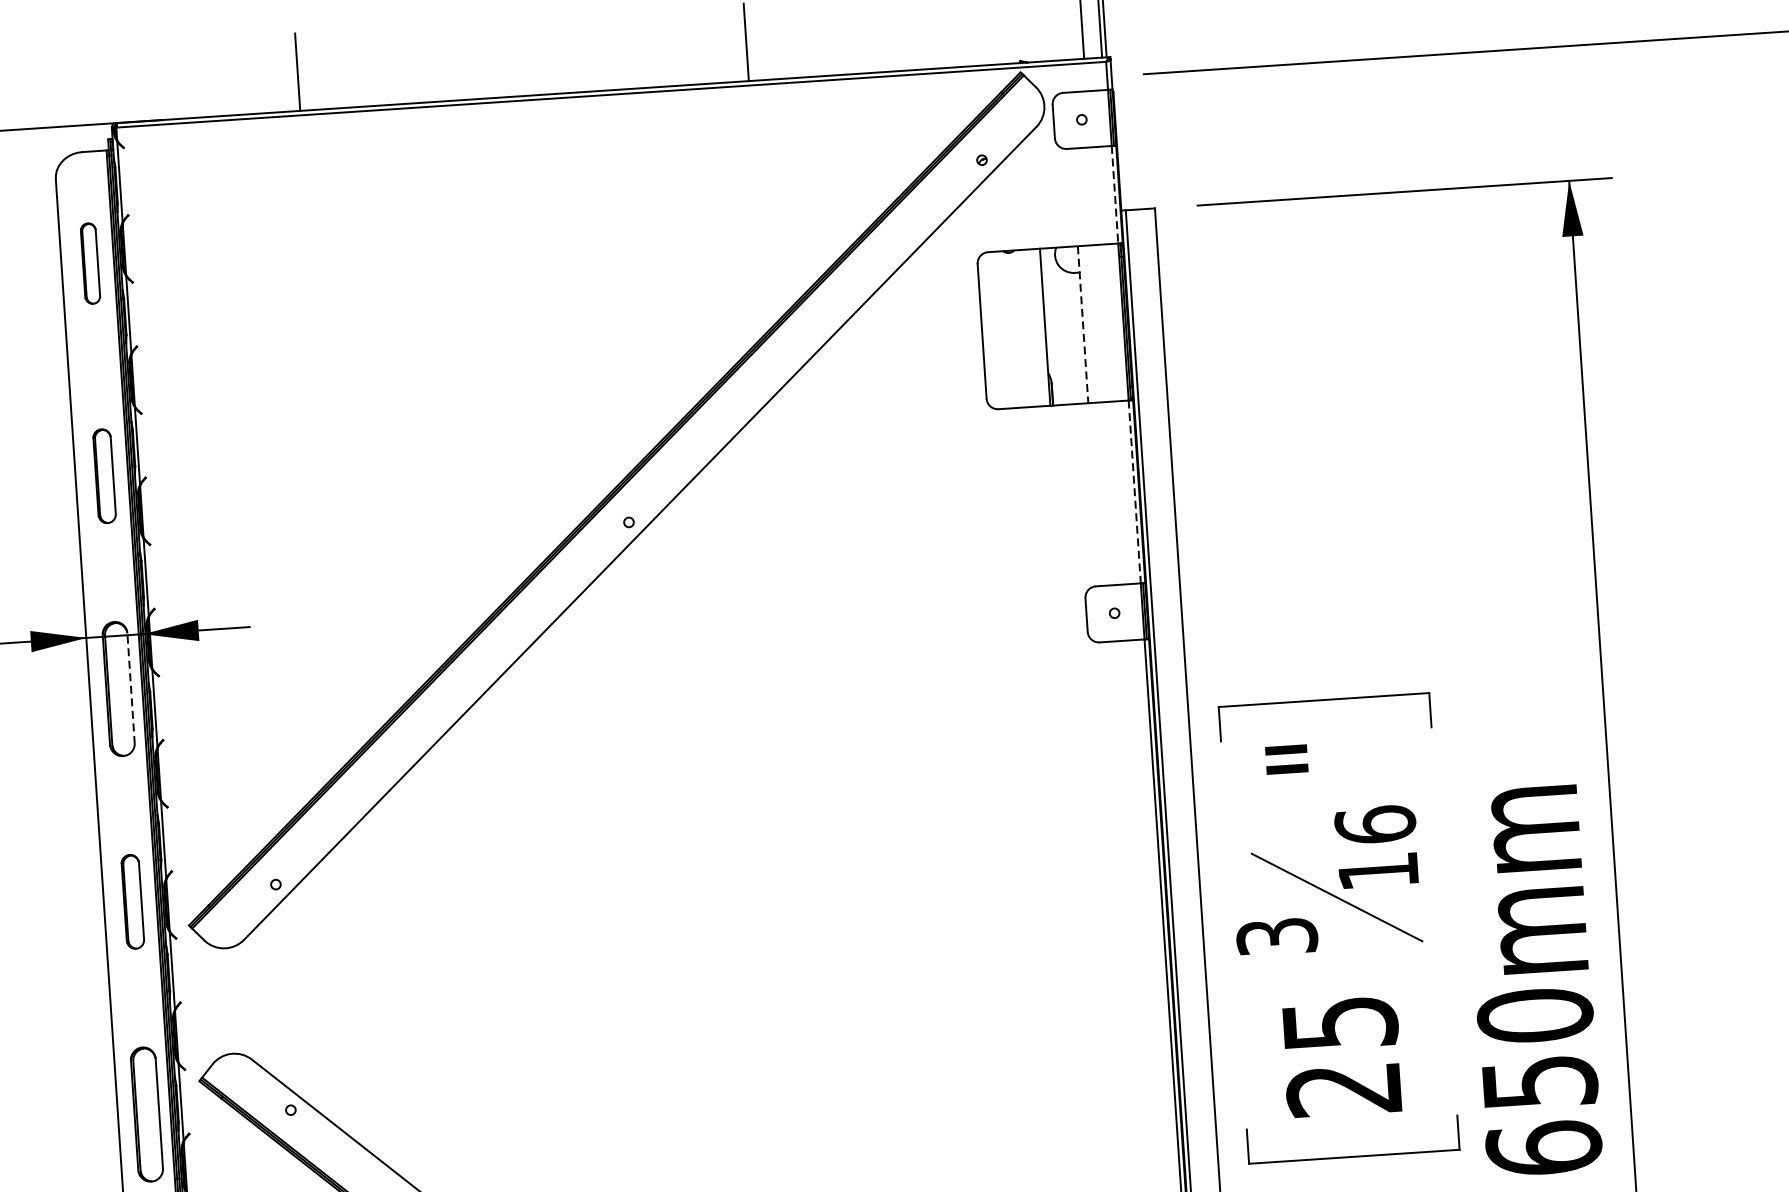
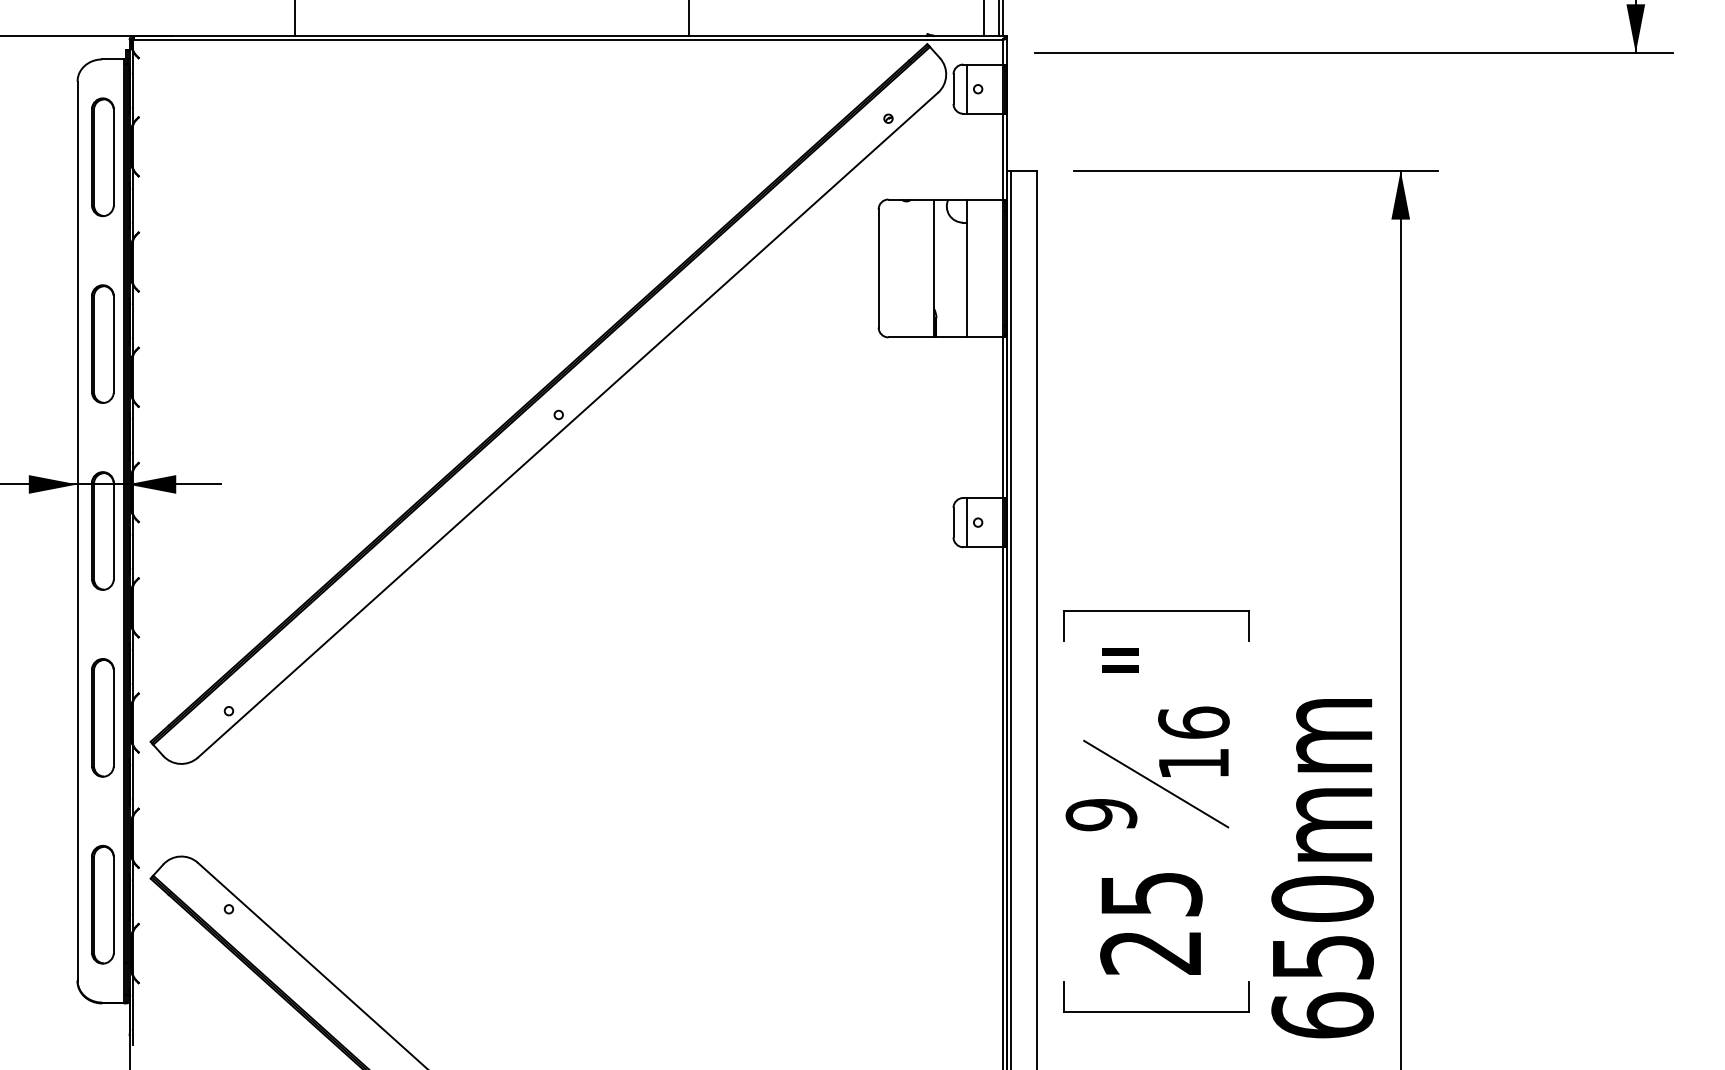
line: (1069, 119) -> (967, 88), added
line: (1114, 194) -> (1002, 156), dashed -> solid
part: (90, 263) -> (102, 157), size x1.67
line: (1083, 324) -> (967, 268), dashed -> solid
part: (104, 475) -> (102, 343), size x1.43
line: (1134, 492) -> (1002, 418), dashed -> solid
line: (1102, 613) -> (967, 522), added
line: (130, 688) -> (113, 531), dashed -> solid
part: (132, 901) -> (102, 717), size x1.43
text: (1277, 937) -> (1101, 815), 3 -> 9

